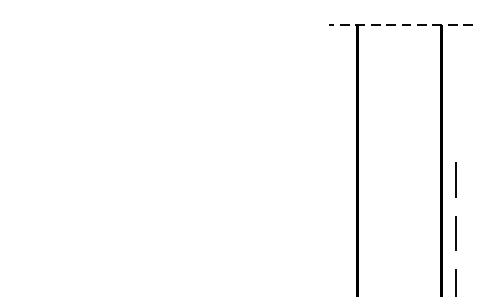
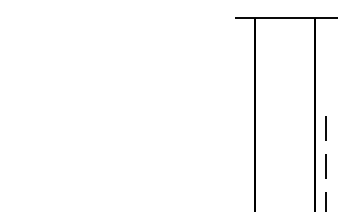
line: (399, 25) -> (285, 18), dashed -> solid

